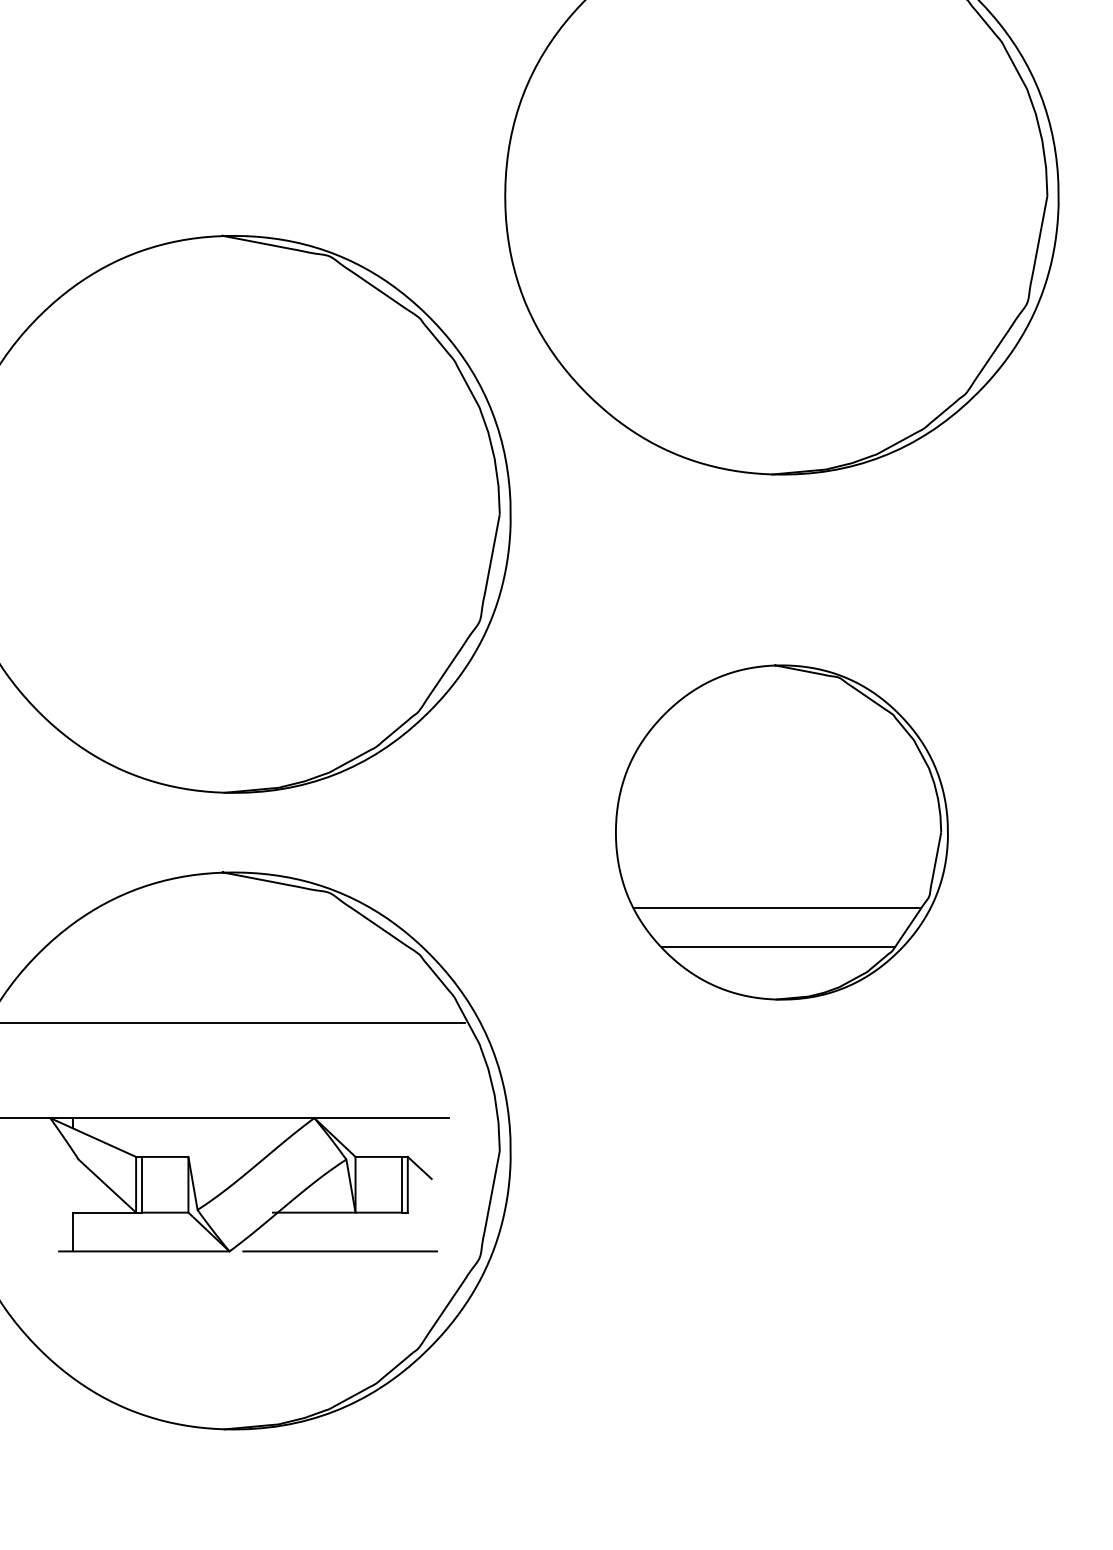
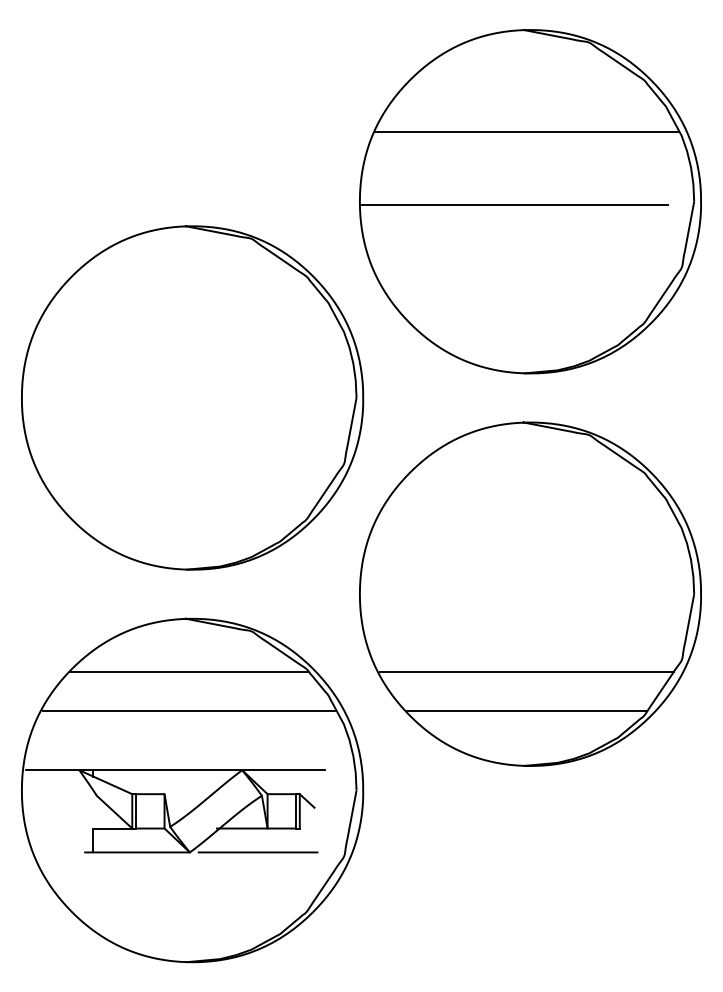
line: (775, 82) -> (526, 131), added
line: (755, 202) -> (514, 205), added
part: (781, 831) -> (530, 593), size x1.67
line: (227, 957) -> (188, 671), added

